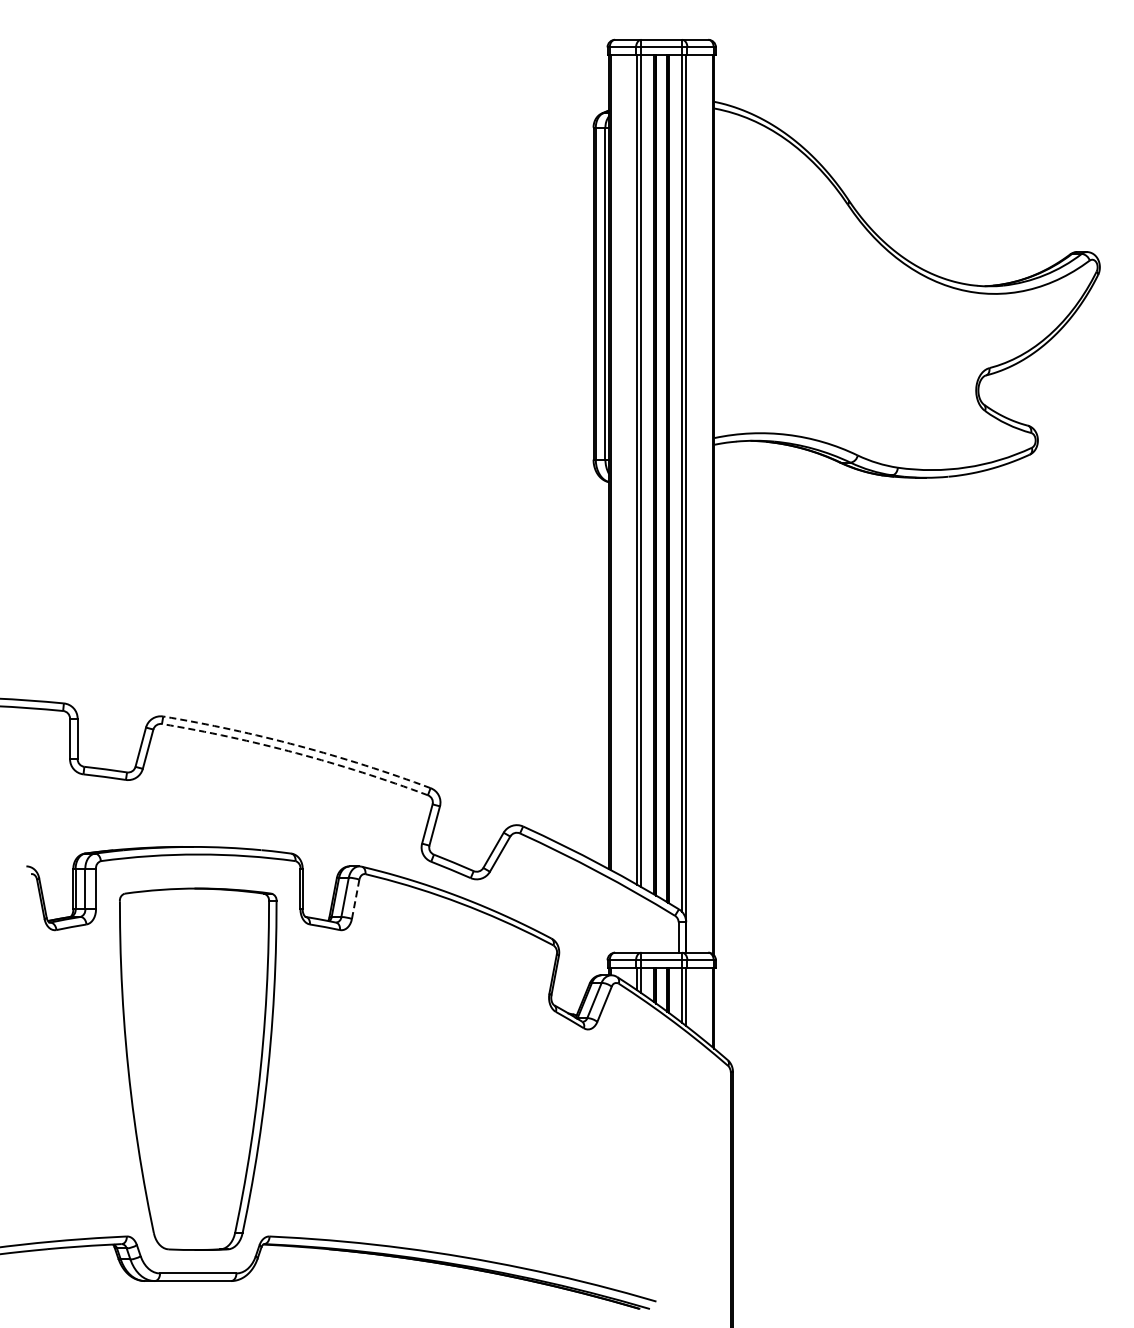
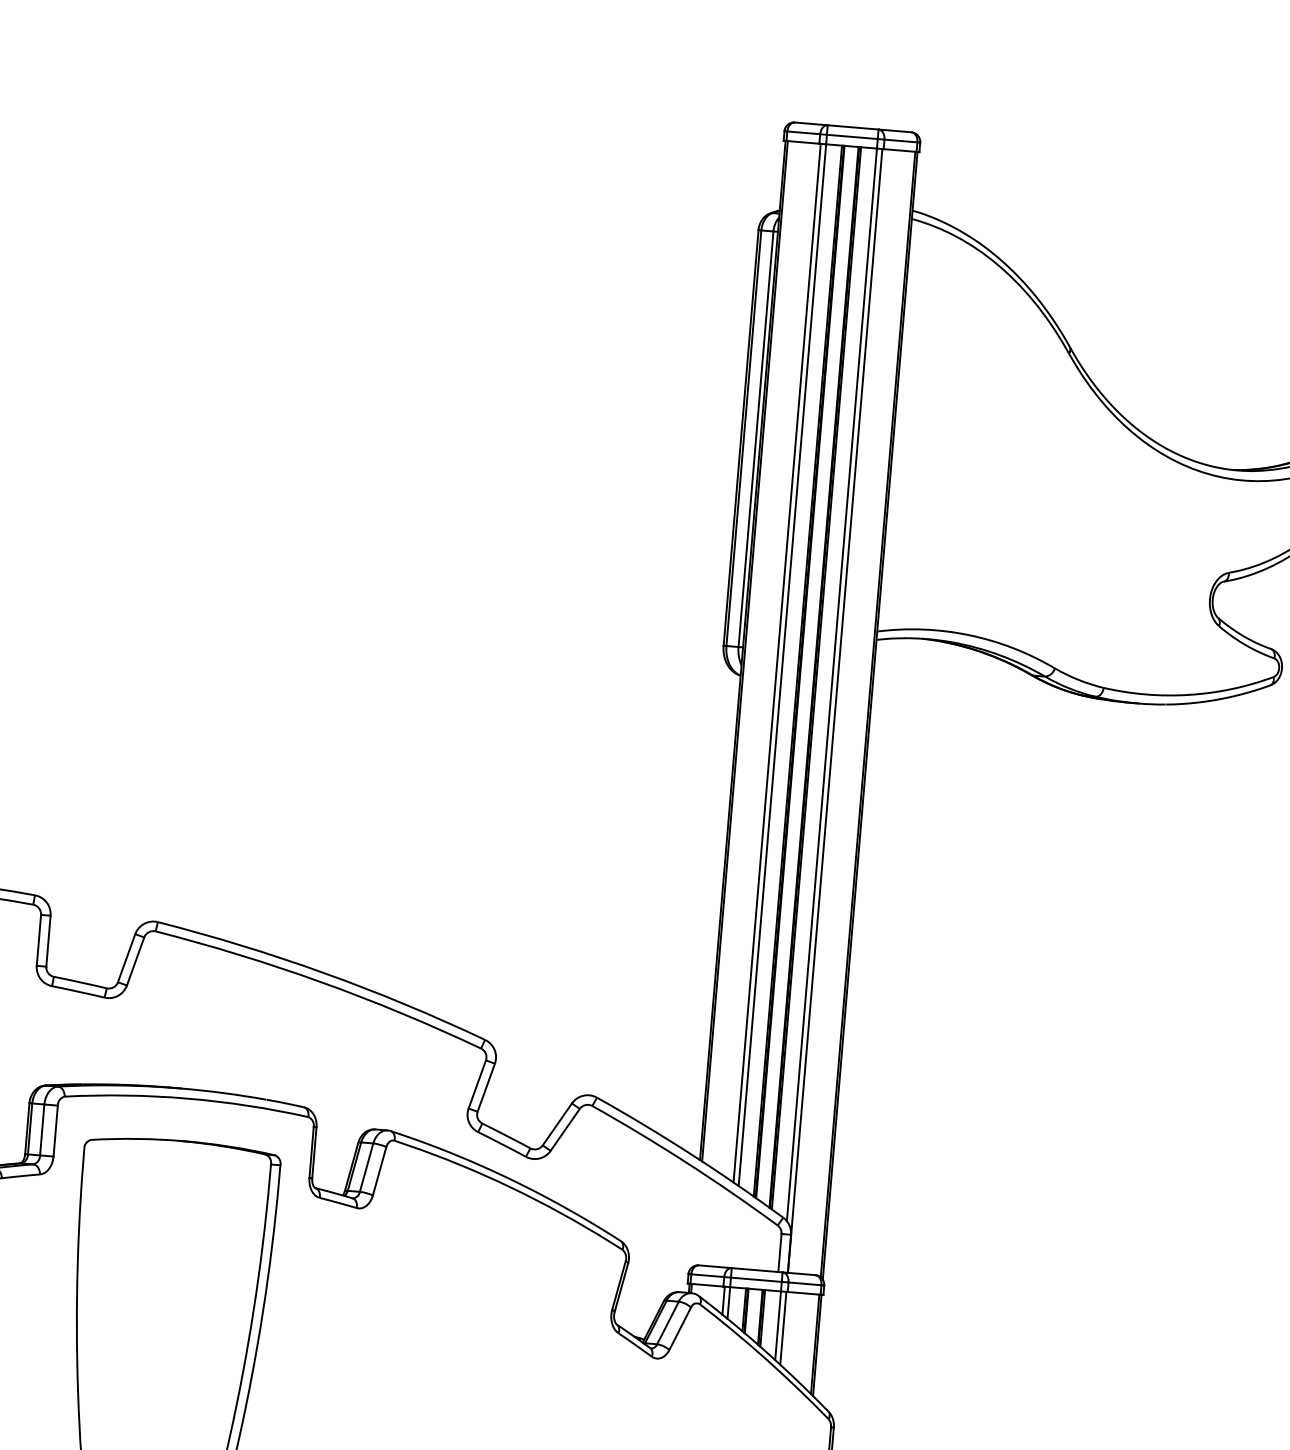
arc: (298, 745) -> (324, 972), dashed -> solid
arc: (296, 753) -> (320, 982), dashed -> solid
line: (355, 899) -> (379, 1171), dashed -> solid

